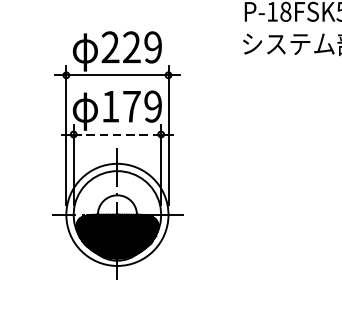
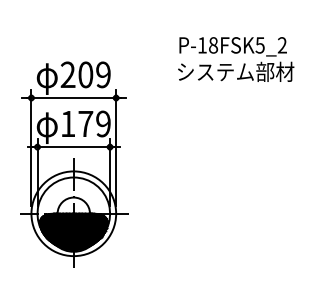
text: (131, 46) -> (85, 74), 229 -> 209
line: (117, 134) -> (73, 147), dashed -> solid

